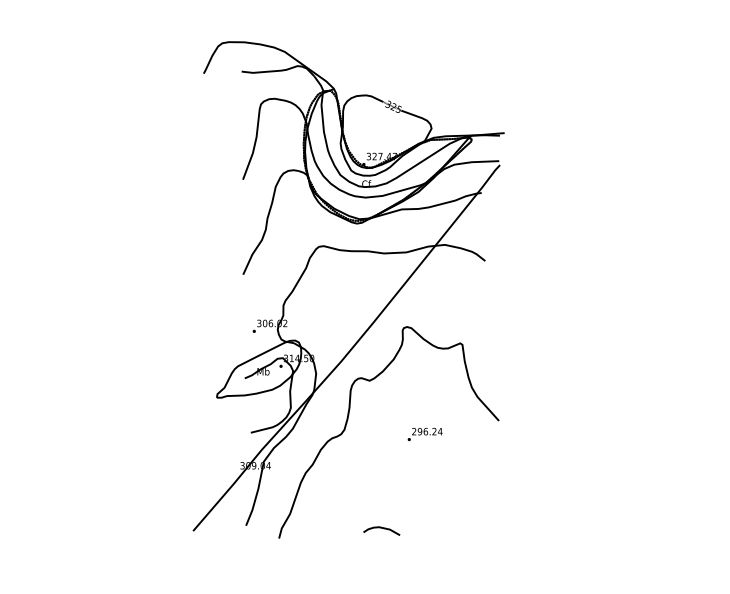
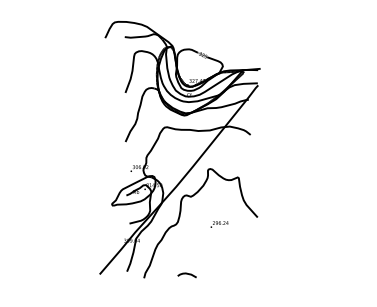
curve: (380, 529) -> (186, 274), moved

